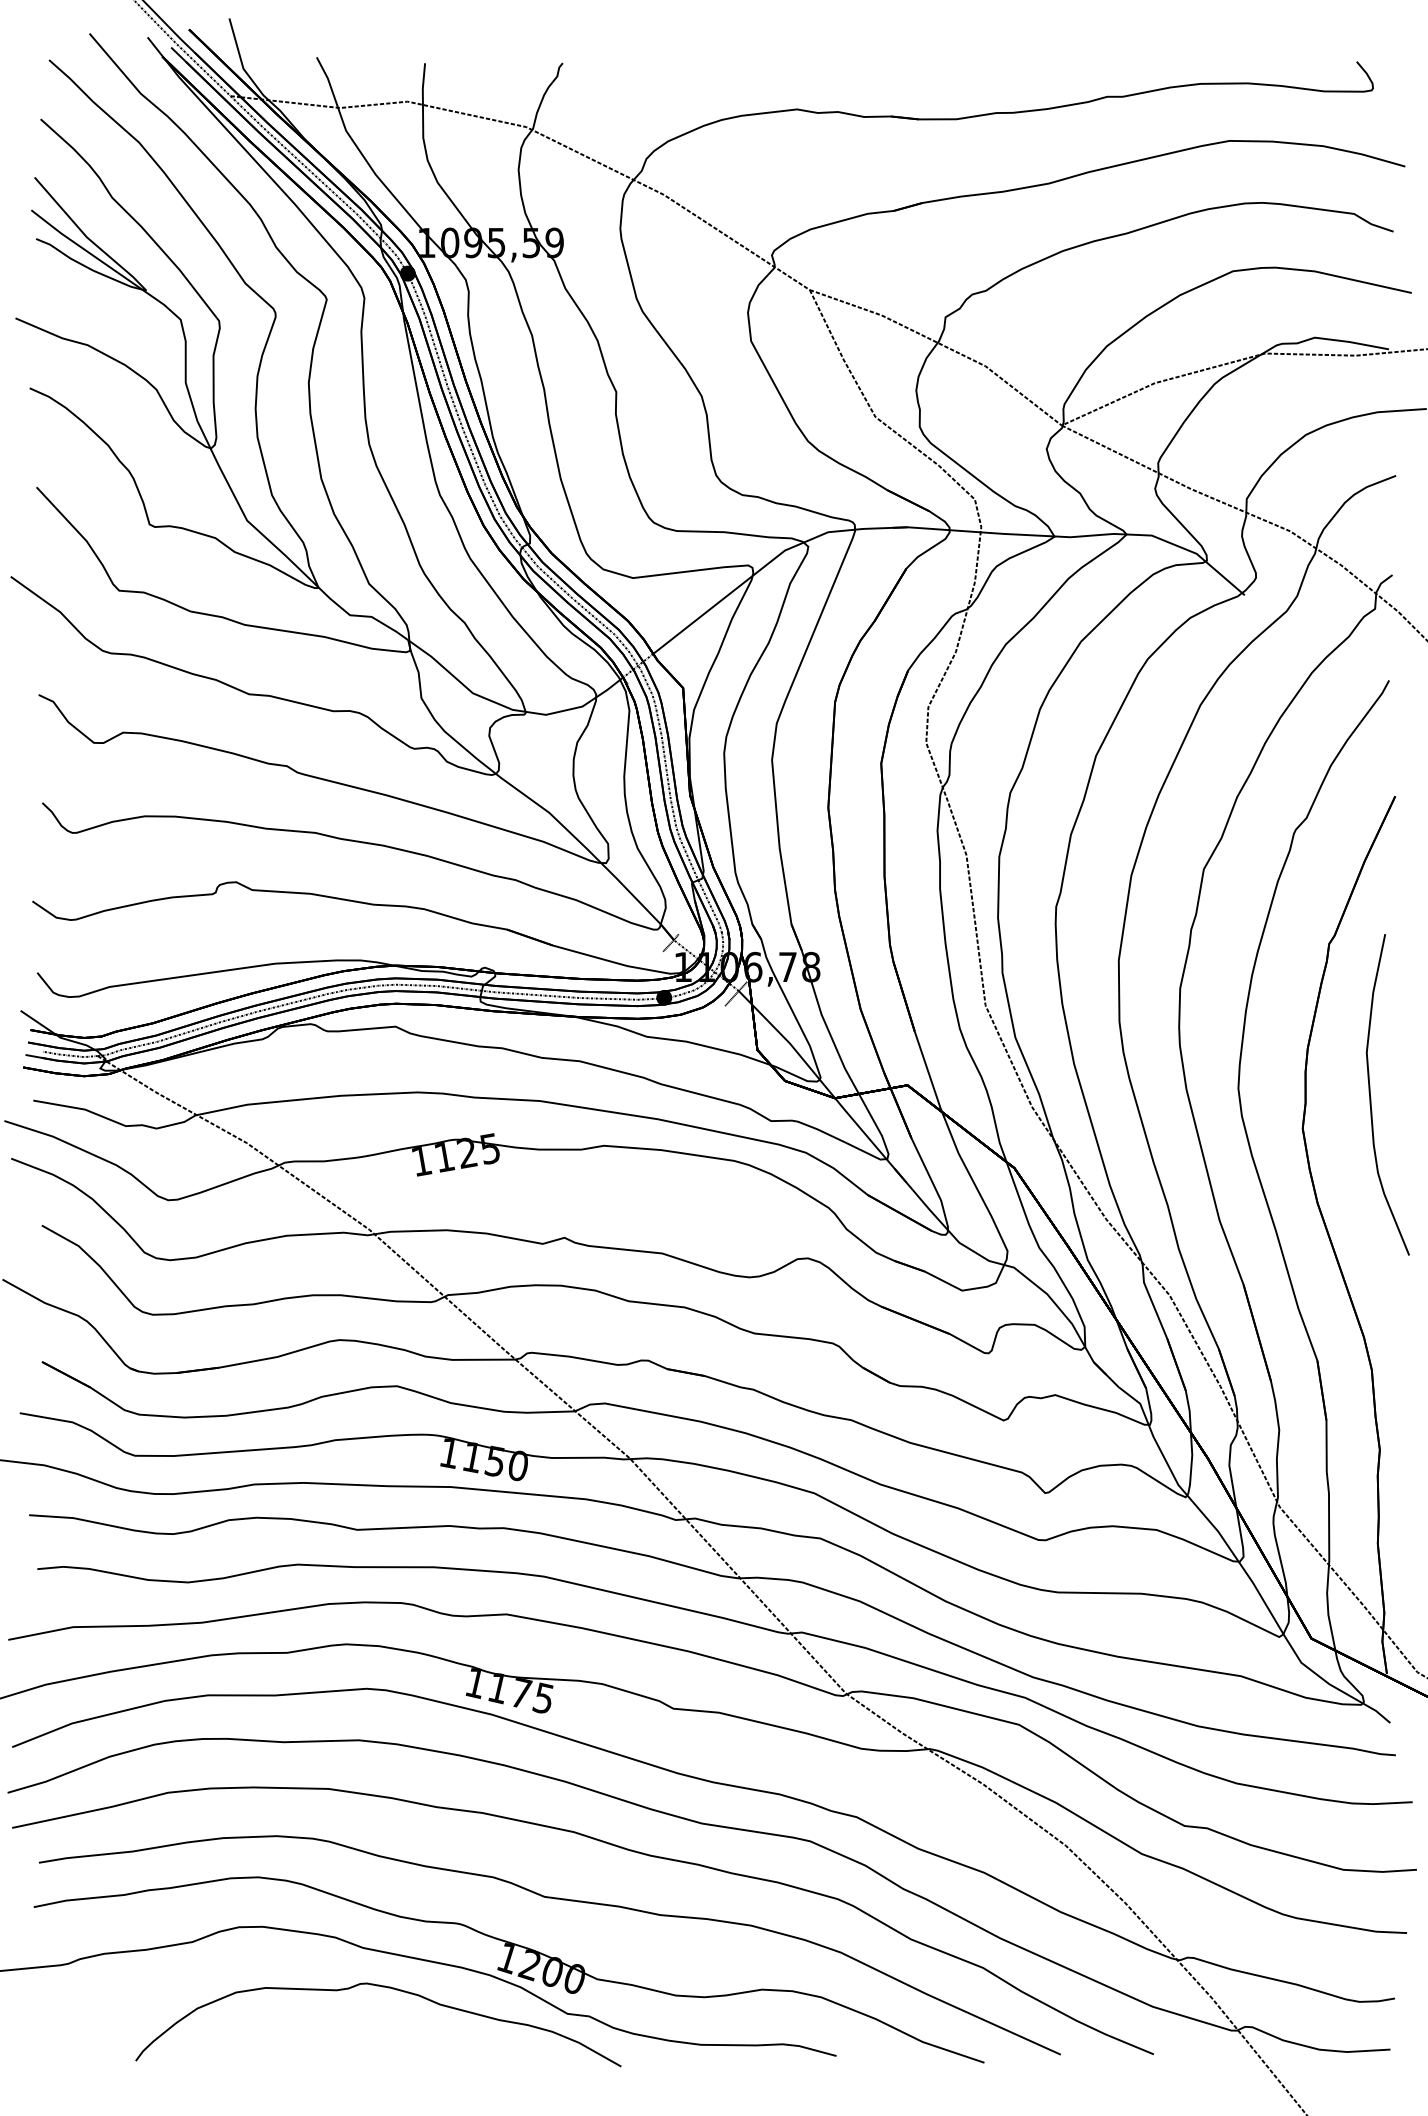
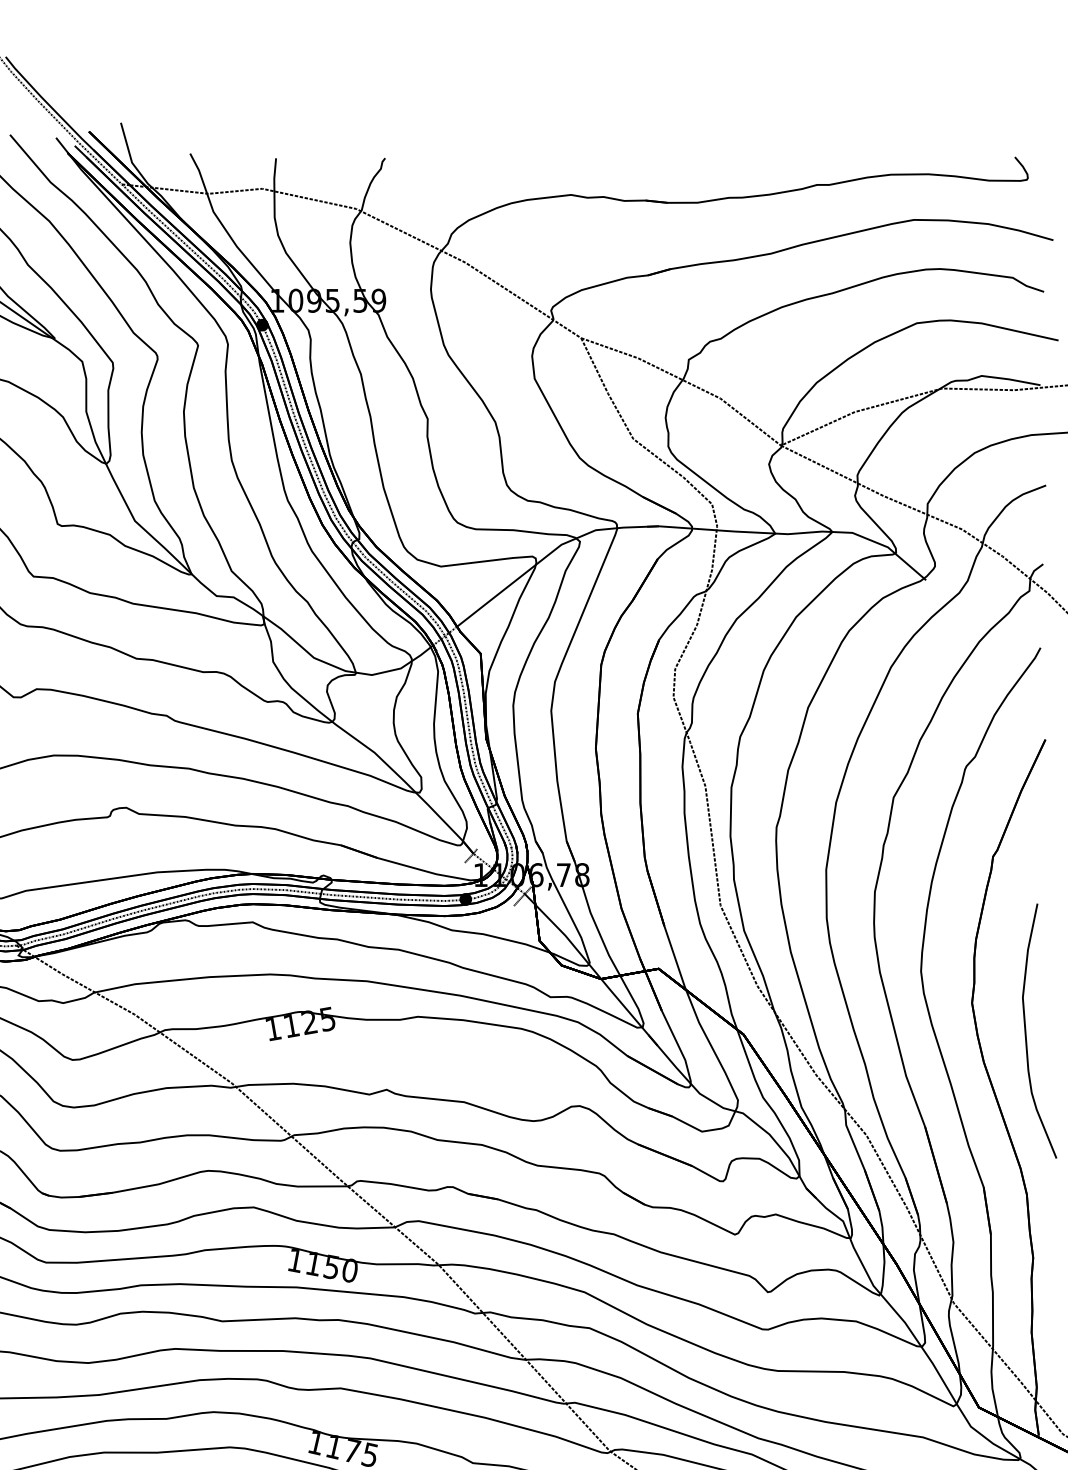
curve: (1371, 1097) -> (1026, 1033), moved

